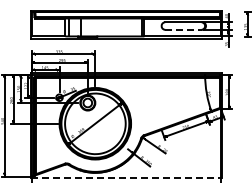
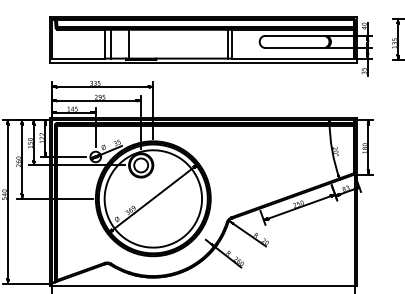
line: (183, 29) -> (294, 47), dashed -> solid
line: (126, 177) -> (203, 285), dashed -> solid

